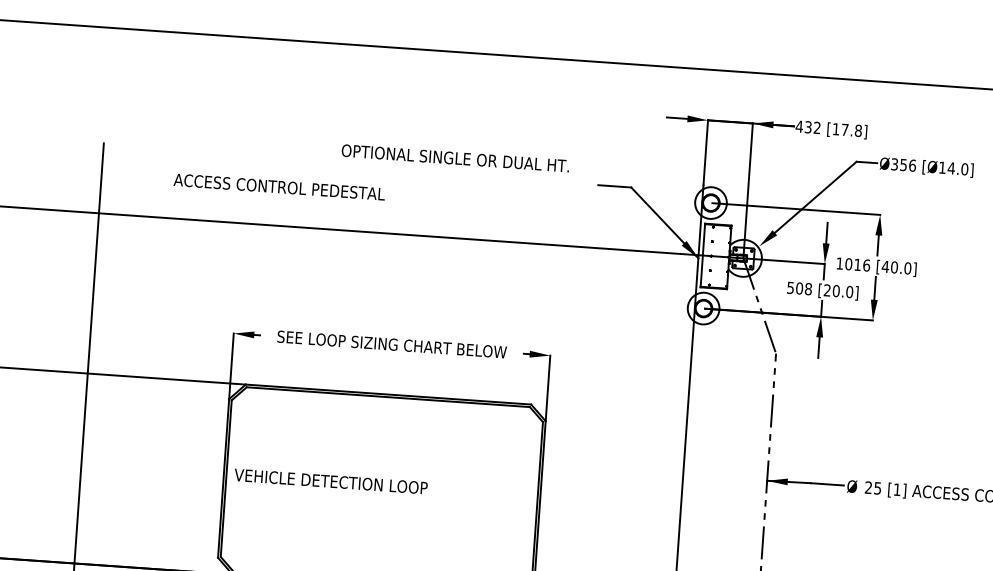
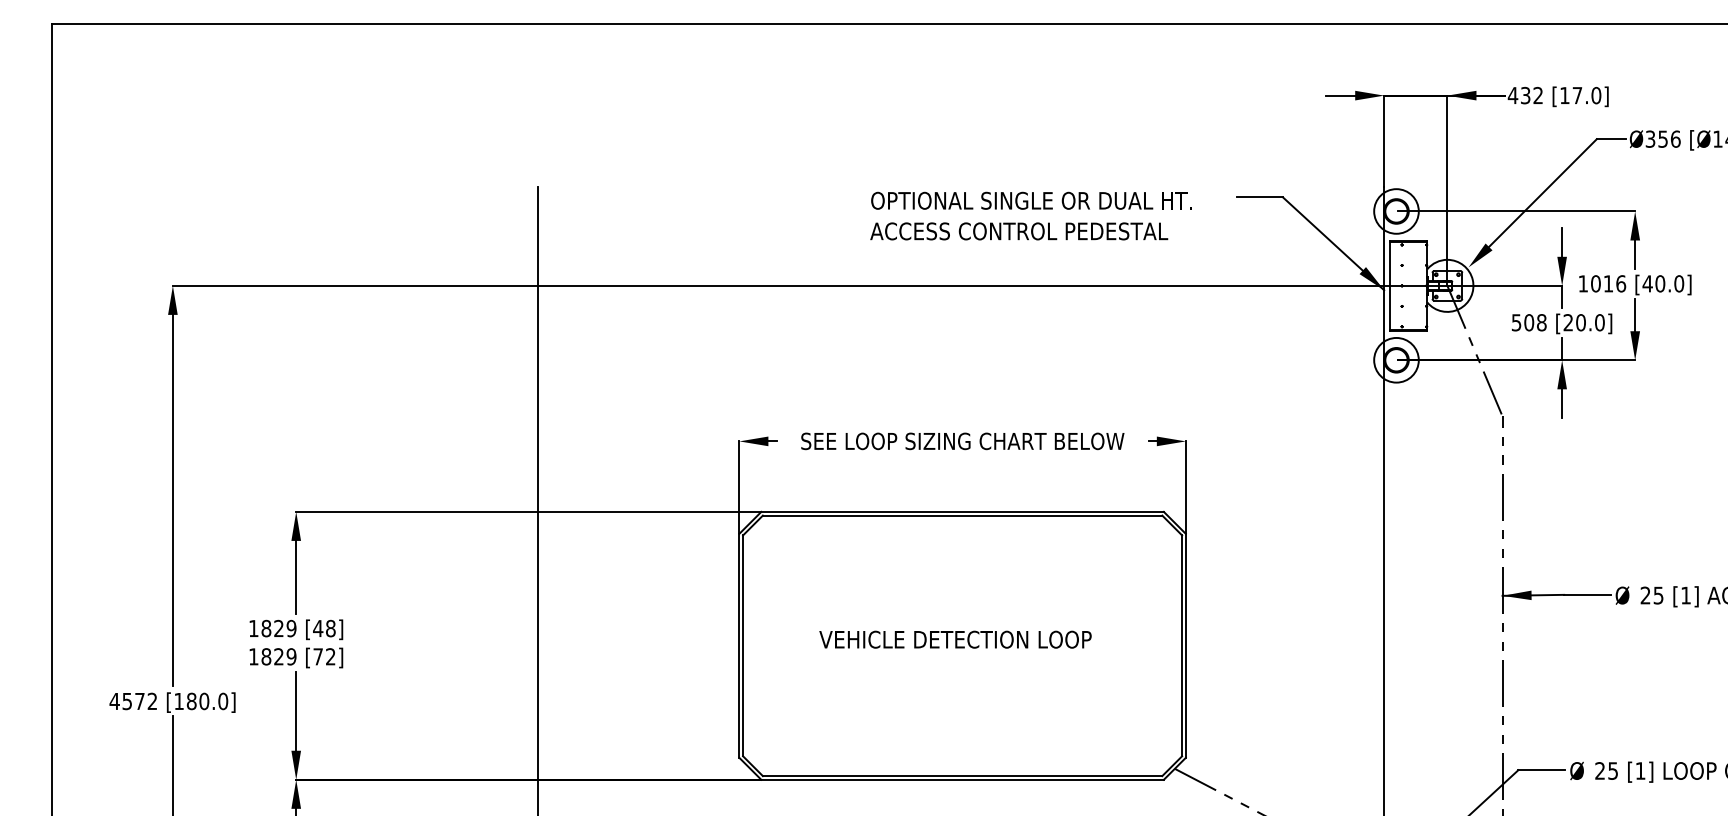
text: (858, 130) -> (1596, 95), [17.8] -> [17.0]
text: (455, 158) -> (1031, 200), moved
text: (279, 187) -> (1019, 231), moved
text: (331, 481) -> (955, 639), moved

